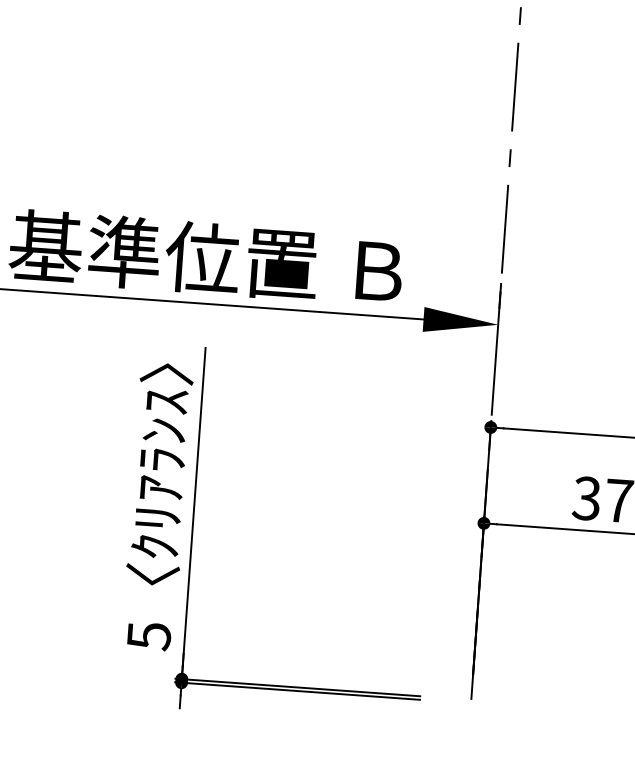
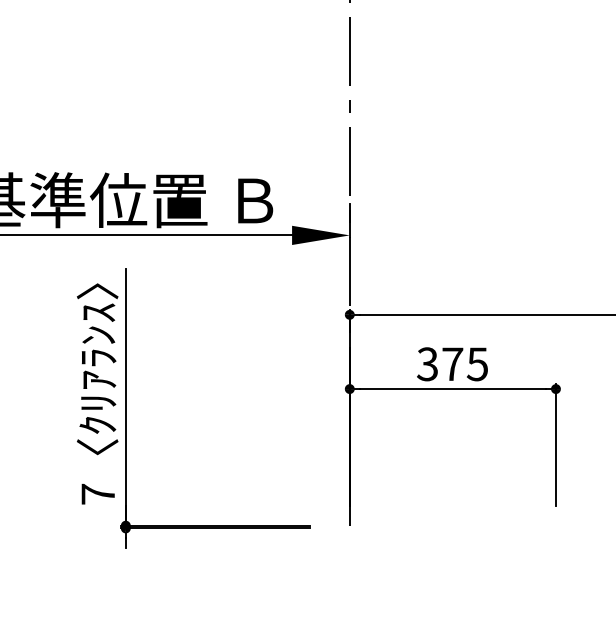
text: (149, 636) -> (98, 494), 5 -> 7

